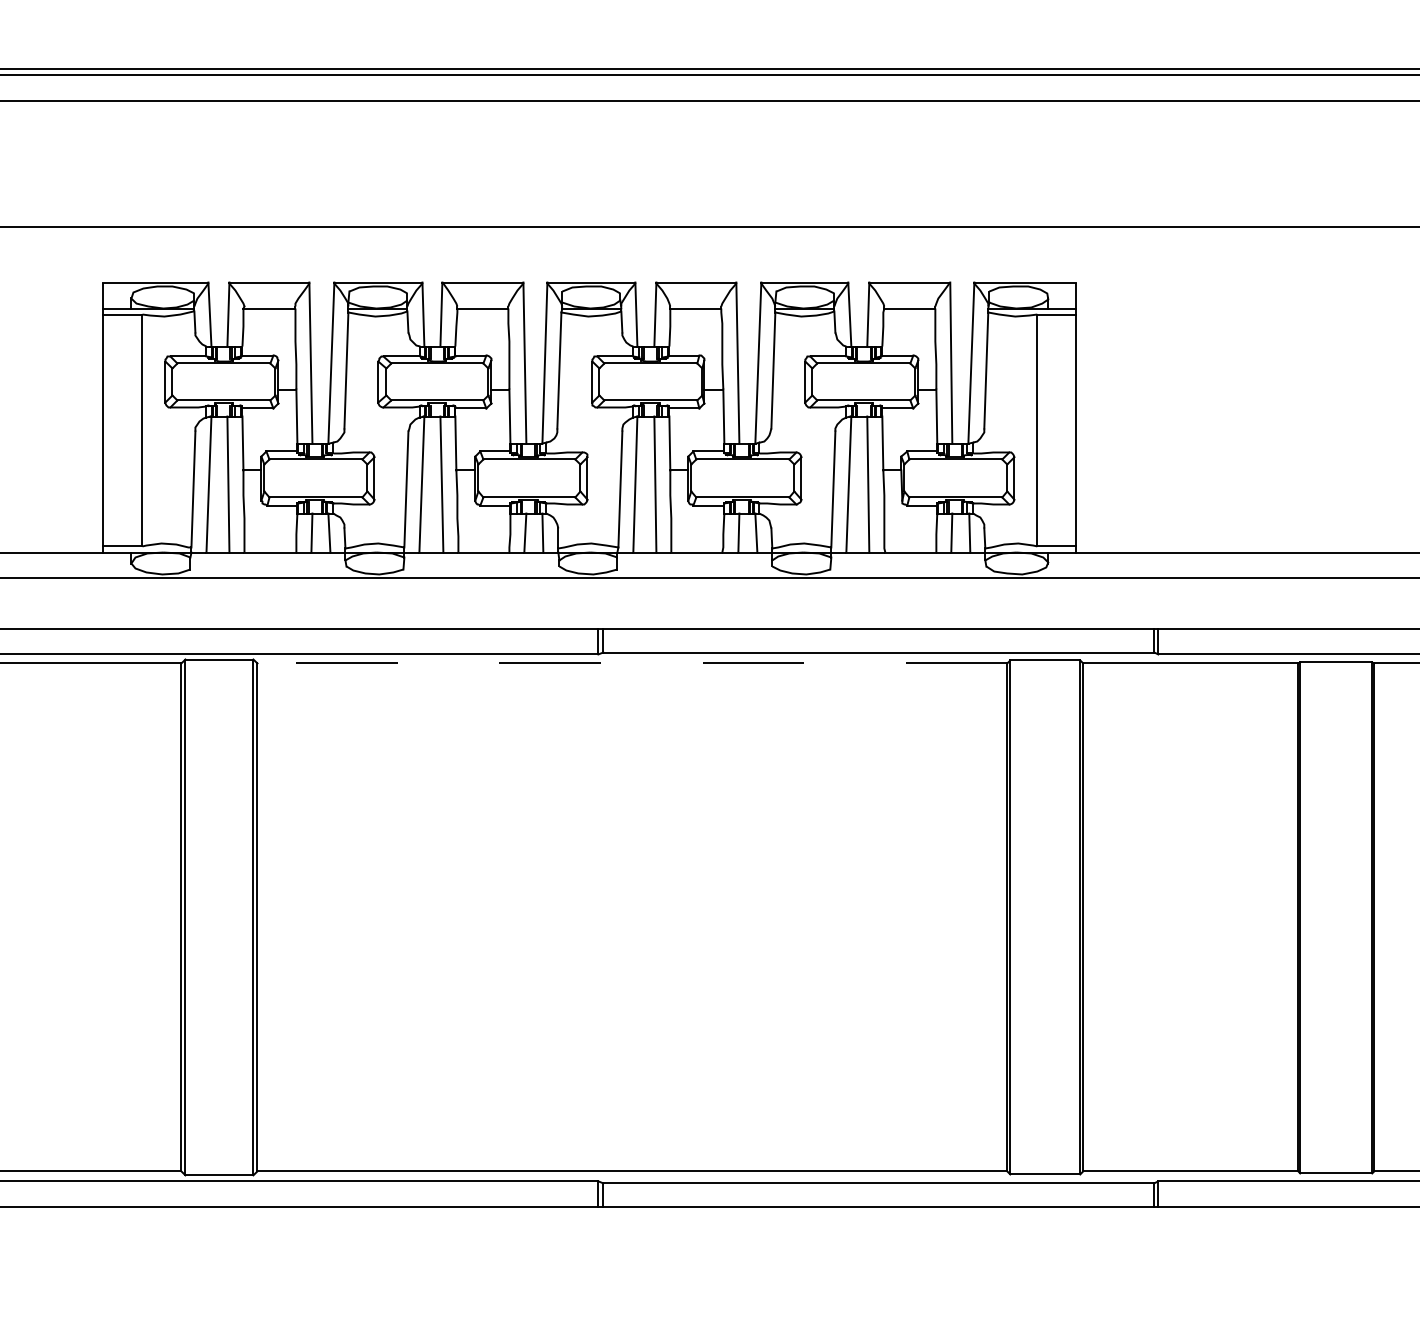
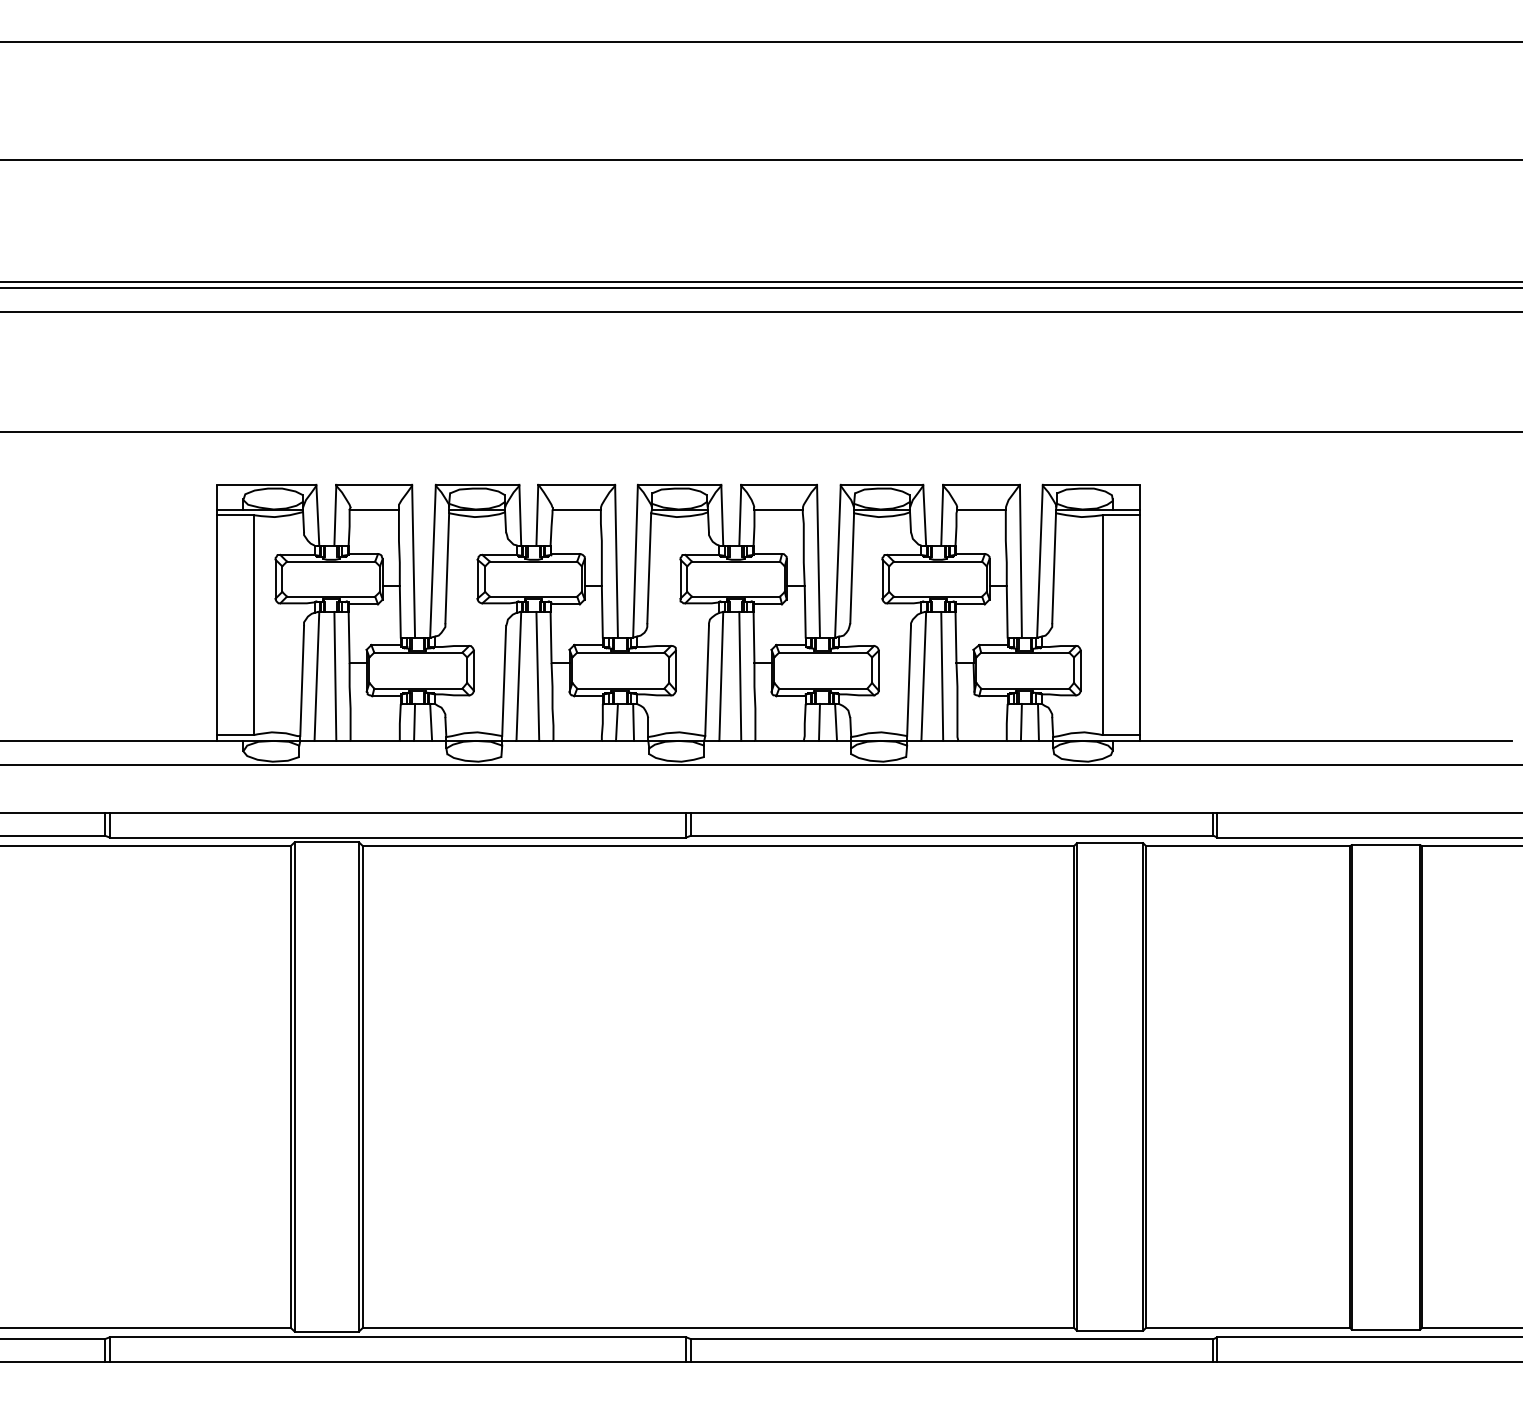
line: (632, 663) -> (718, 846), dashed -> solid

